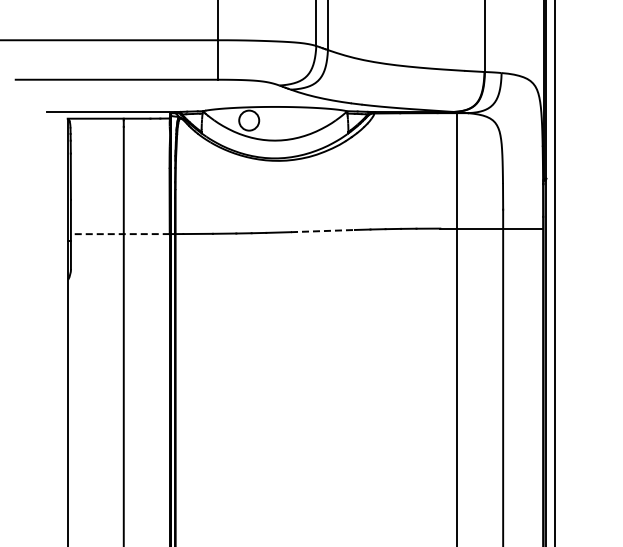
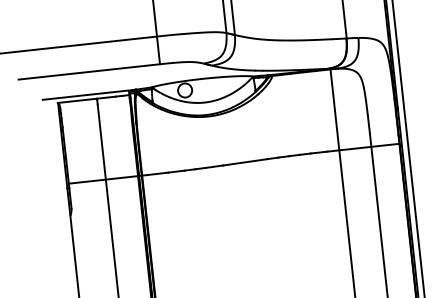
line: (322, 231) -> (244, 162), dashed -> solid
line: (119, 234) -> (102, 180), dashed -> solid

